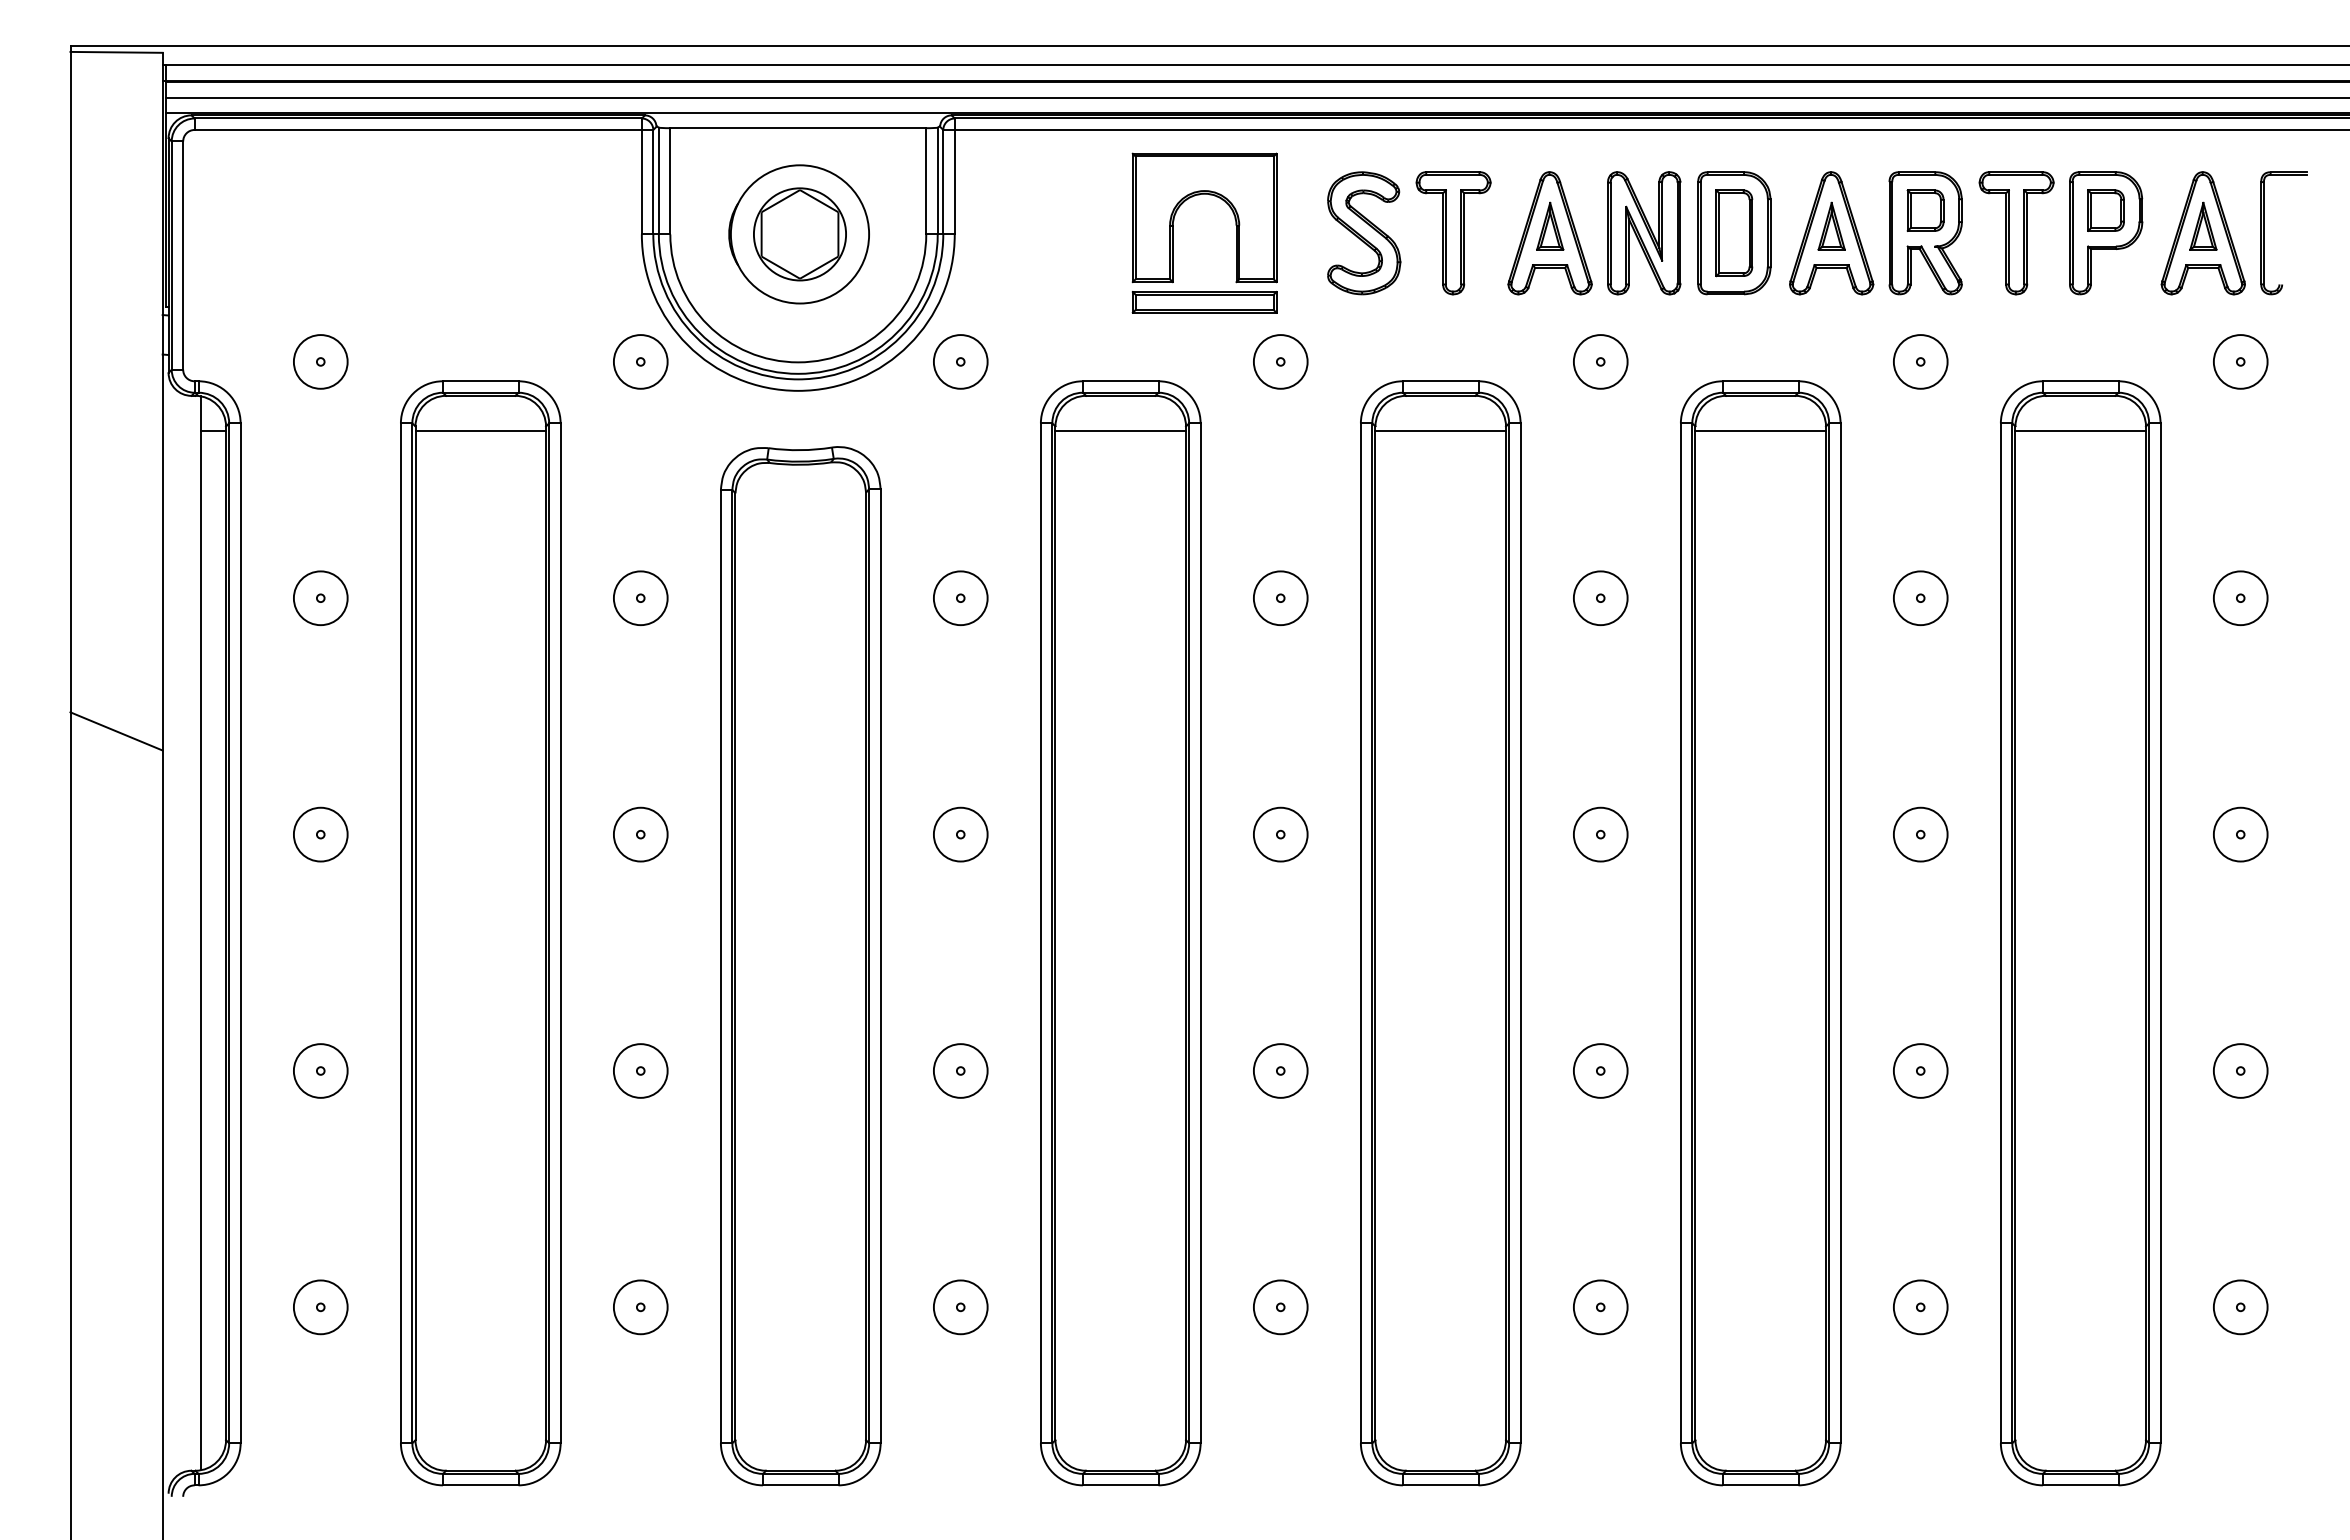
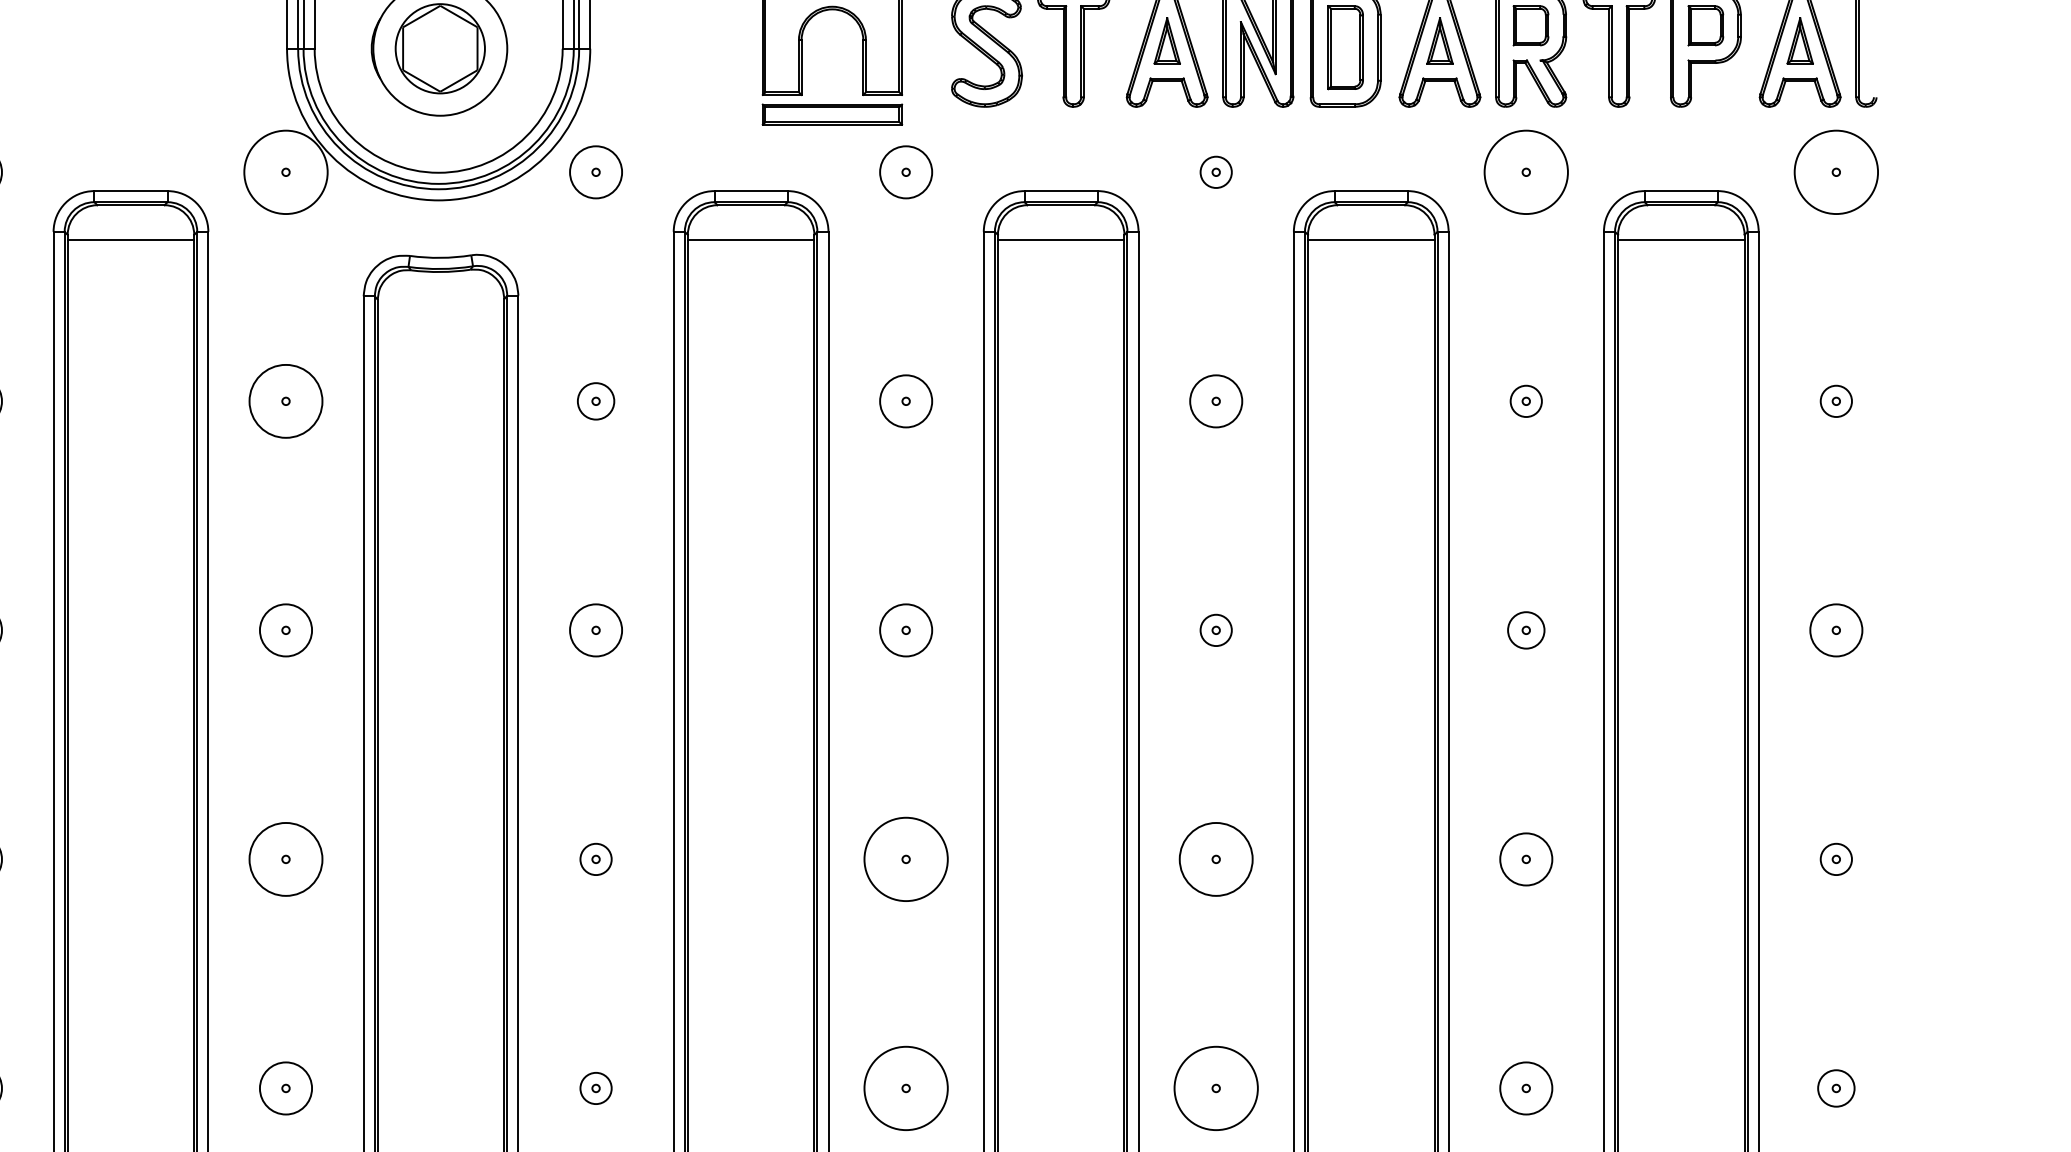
circle: (640, 361) -> (285, 171), size x1.6
circle: (1600, 361) -> (1215, 171), size x0.6
circle: (1920, 361) -> (1526, 171), size x1.6
circle: (2240, 361) -> (1836, 171), size x1.6
circle: (640, 598) -> (285, 401), size x1.4
circle: (960, 598) -> (595, 401), size x0.7
circle: (1920, 598) -> (1526, 401), size x0.6
circle: (2240, 598) -> (1836, 401), size x0.6
circle: (1600, 834) -> (1215, 630), size x0.6
circle: (1920, 834) -> (1526, 630), size x0.7
circle: (640, 1070) -> (285, 858), size x1.4
circle: (960, 1070) -> (595, 858), size x0.6
circle: (1280, 1070) -> (905, 858), size x1.6
circle: (1600, 1070) -> (1215, 858), size x1.4
circle: (2240, 1070) -> (1836, 858), size x0.6
circle: (960, 1307) -> (595, 1088), size x0.6
circle: (1280, 1307) -> (905, 1088), size x1.6
circle: (1600, 1307) -> (1215, 1088), size x1.6
circle: (2240, 1307) -> (1836, 1088), size x0.7

